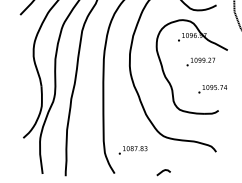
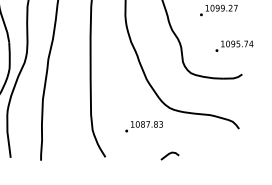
text: (132, 150) -> (143, 126), moved

